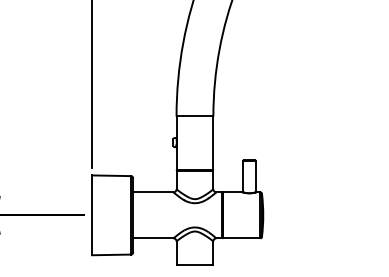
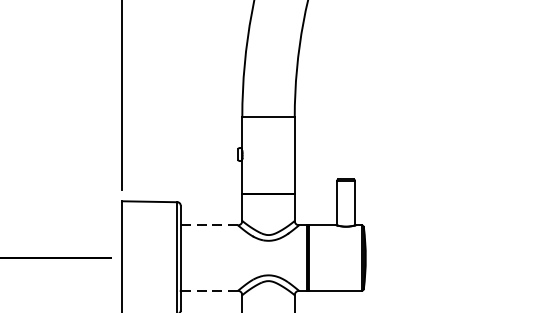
line: (152, 192) -> (208, 225), solid -> dashed
line: (152, 238) -> (208, 291), solid -> dashed

